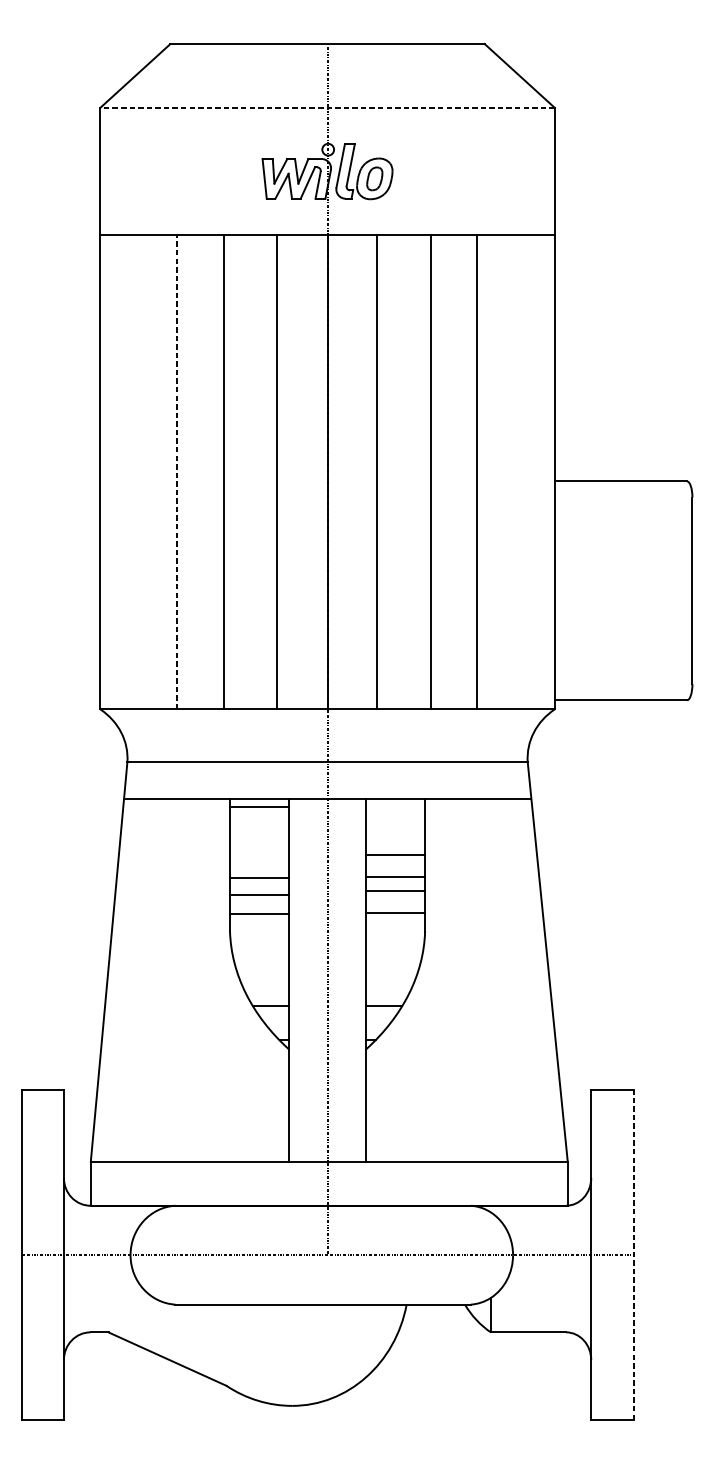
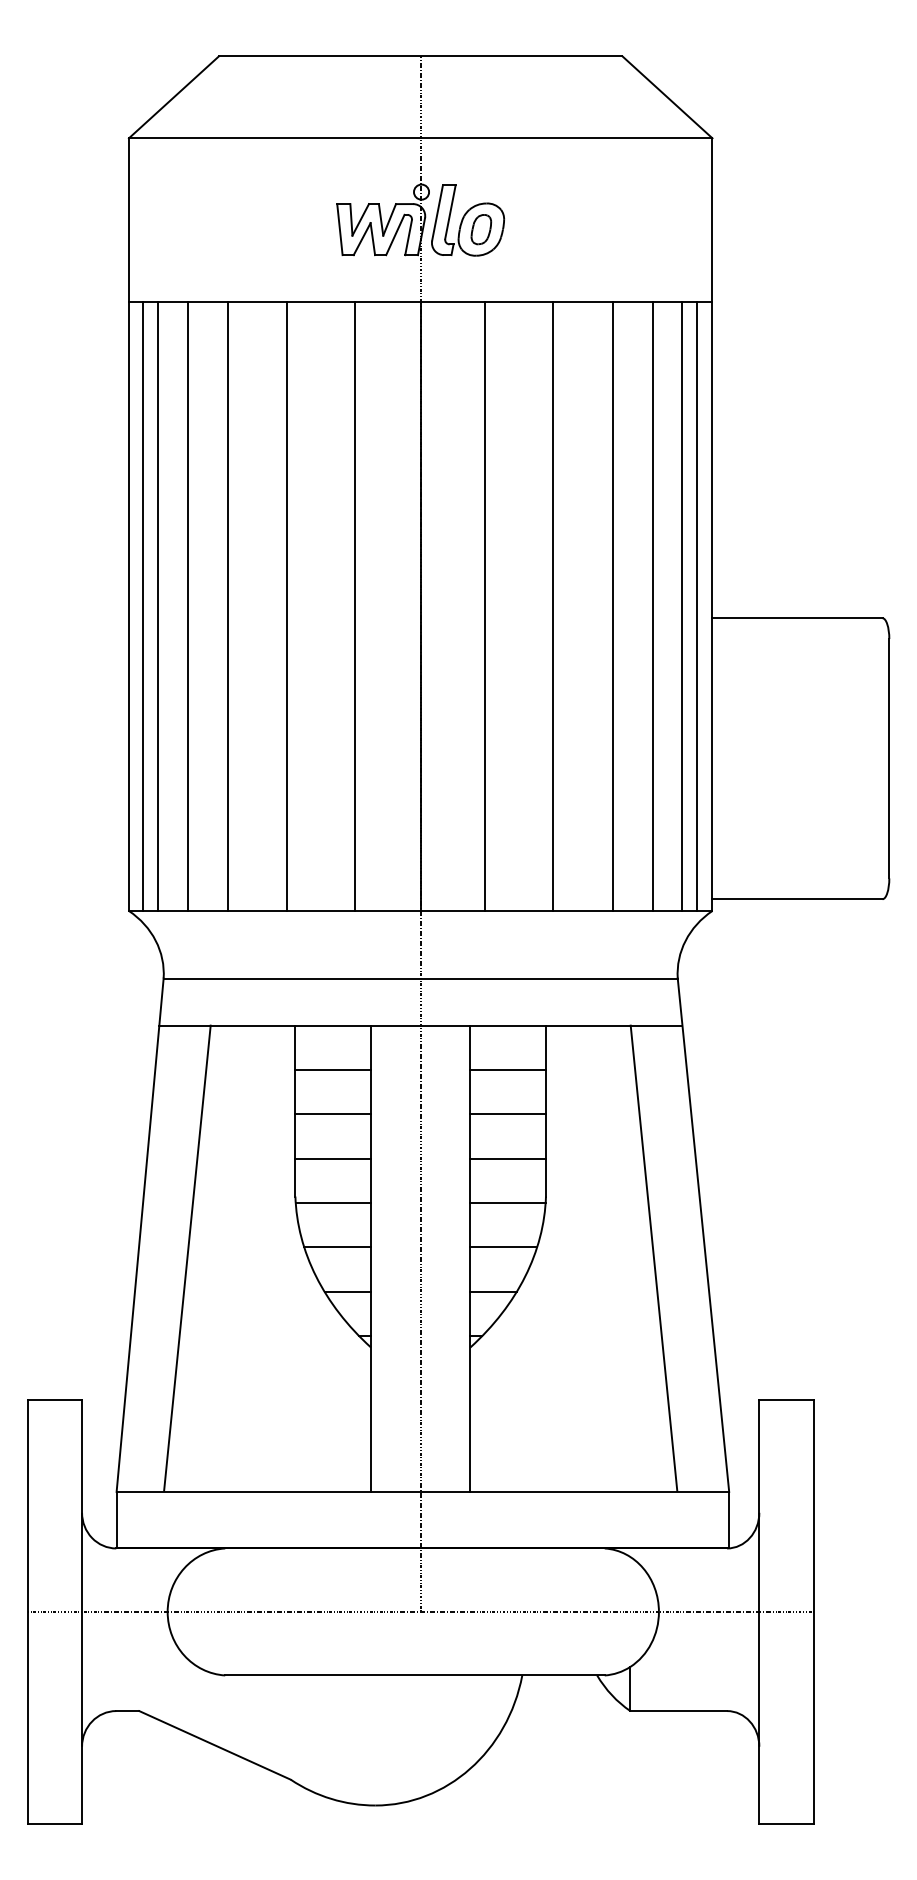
line: (327, 107) -> (420, 138), dashed -> solid
line: (110, 472) -> (142, 606), added
line: (123, 472) -> (158, 606), added
line: (145, 472) -> (187, 606), added
line: (177, 472) -> (227, 606), dashed -> solid
line: (508, 472) -> (652, 606), added
line: (530, 472) -> (681, 606), added
line: (543, 472) -> (697, 606), added
line: (258, 806) -> (332, 1069), moved
line: (395, 854) -> (507, 1069), moved
line: (395, 876) -> (507, 1158), moved
line: (258, 877) -> (332, 1158), moved
line: (395, 891) -> (507, 1114), moved
line: (258, 895) -> (332, 1114), moved
line: (395, 913) -> (507, 1203), moved
line: (258, 914) -> (332, 1203), moved
line: (262, 971) -> (337, 1247), added
line: (392, 971) -> (503, 1247), added
line: (145, 979) -> (187, 1257), added
line: (508, 979) -> (653, 1257), added
line: (633, 1254) -> (813, 1611), dashed -> solid

